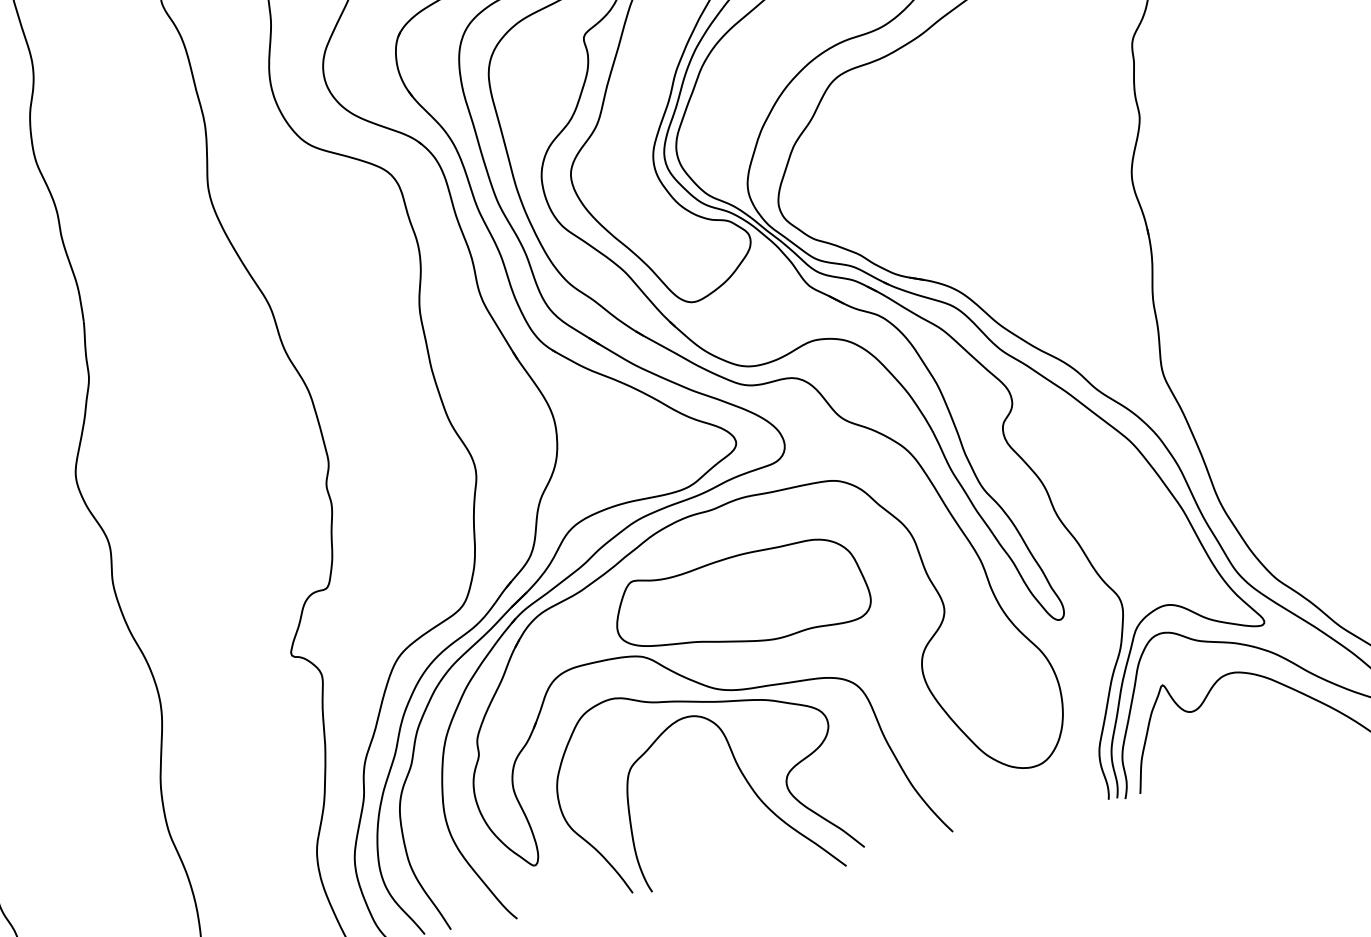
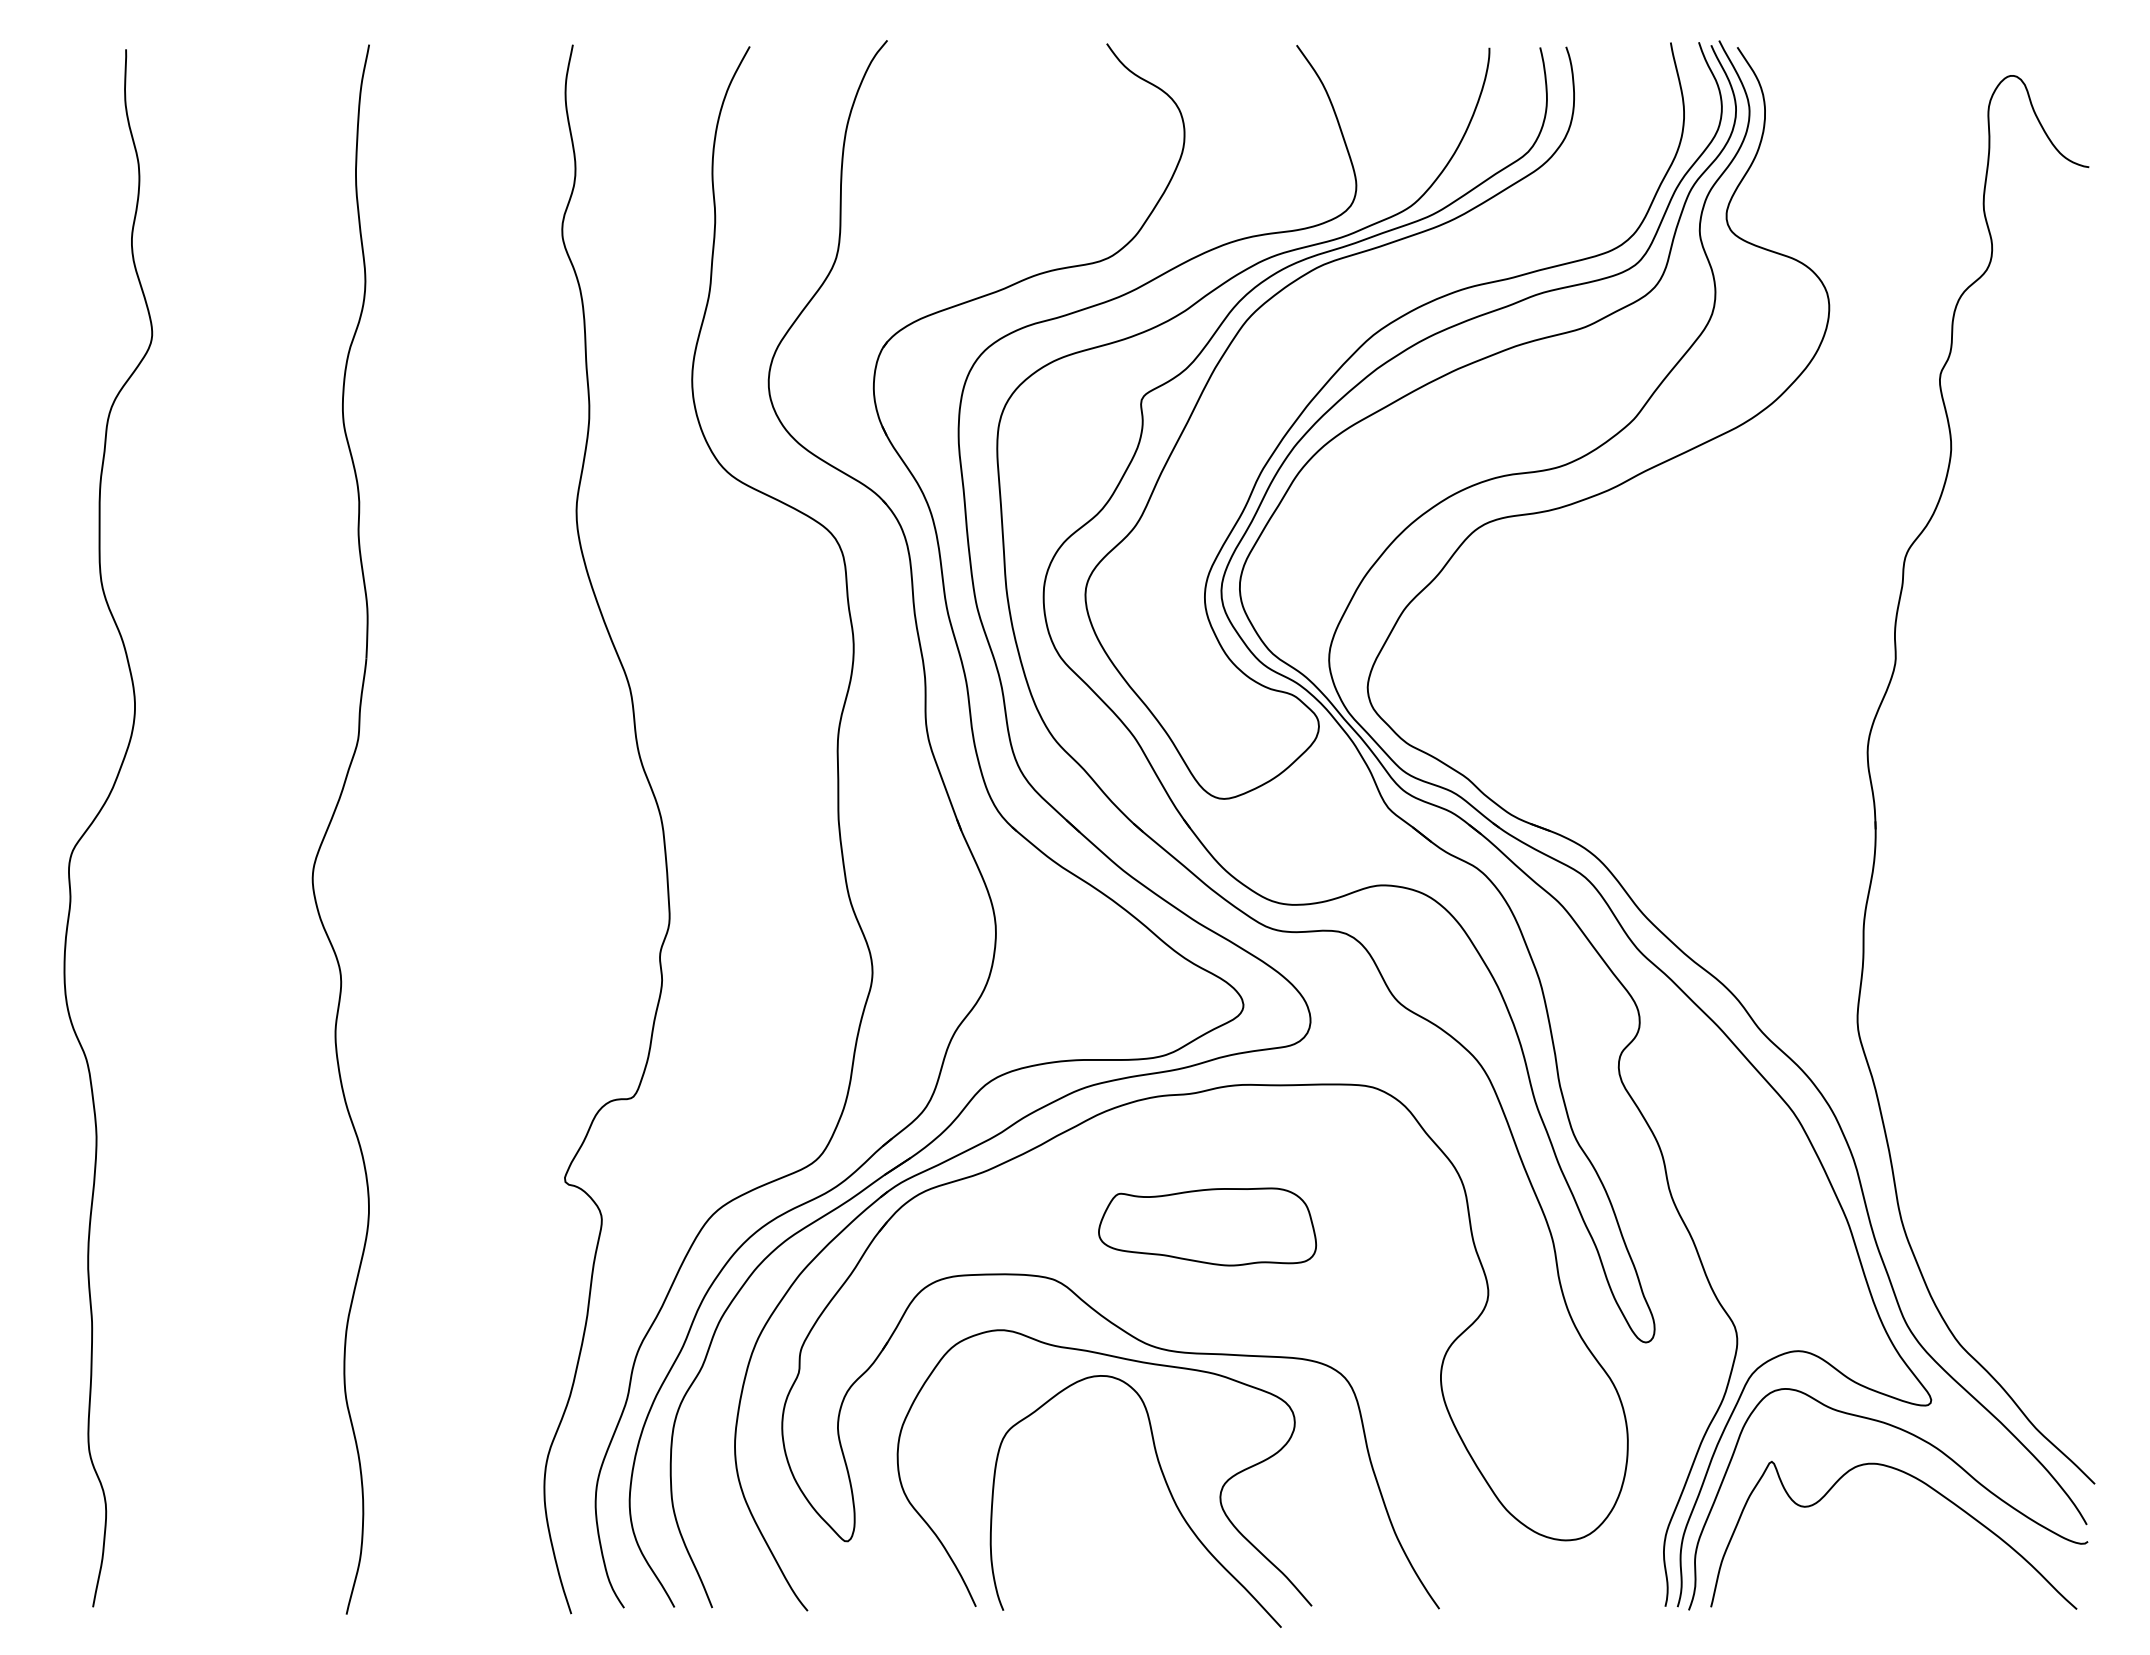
part: (741, 599) -> (1207, 1226), size x0.6

